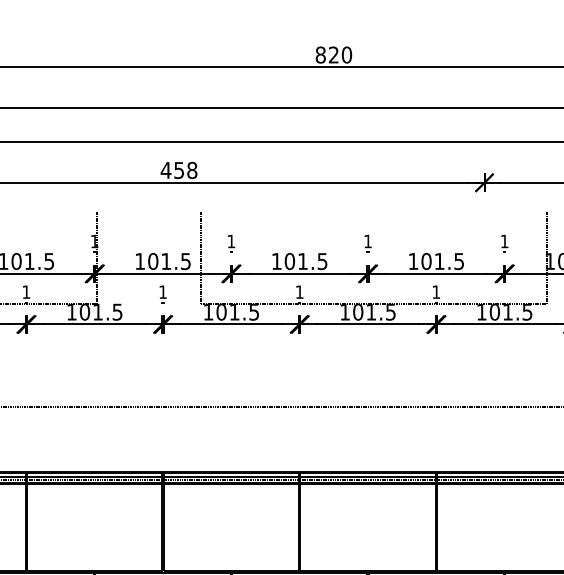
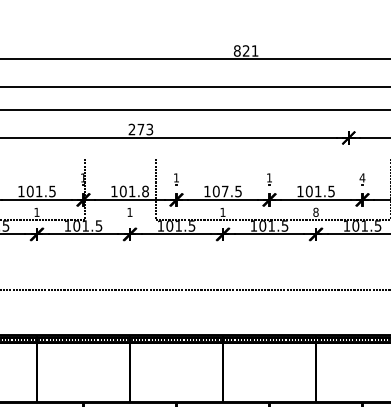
text: (346, 54) -> (254, 50), 820 -> 821
text: (178, 170) -> (140, 129), 458 -> 273
text: (504, 240) -> (362, 177), 1 -> 4
text: (185, 261) -> (145, 191), 101.5 -> 101.8
text: (303, 261) -> (225, 191), 101.5 -> 107.5
text: (435, 290) -> (315, 211), 1 -> 8

